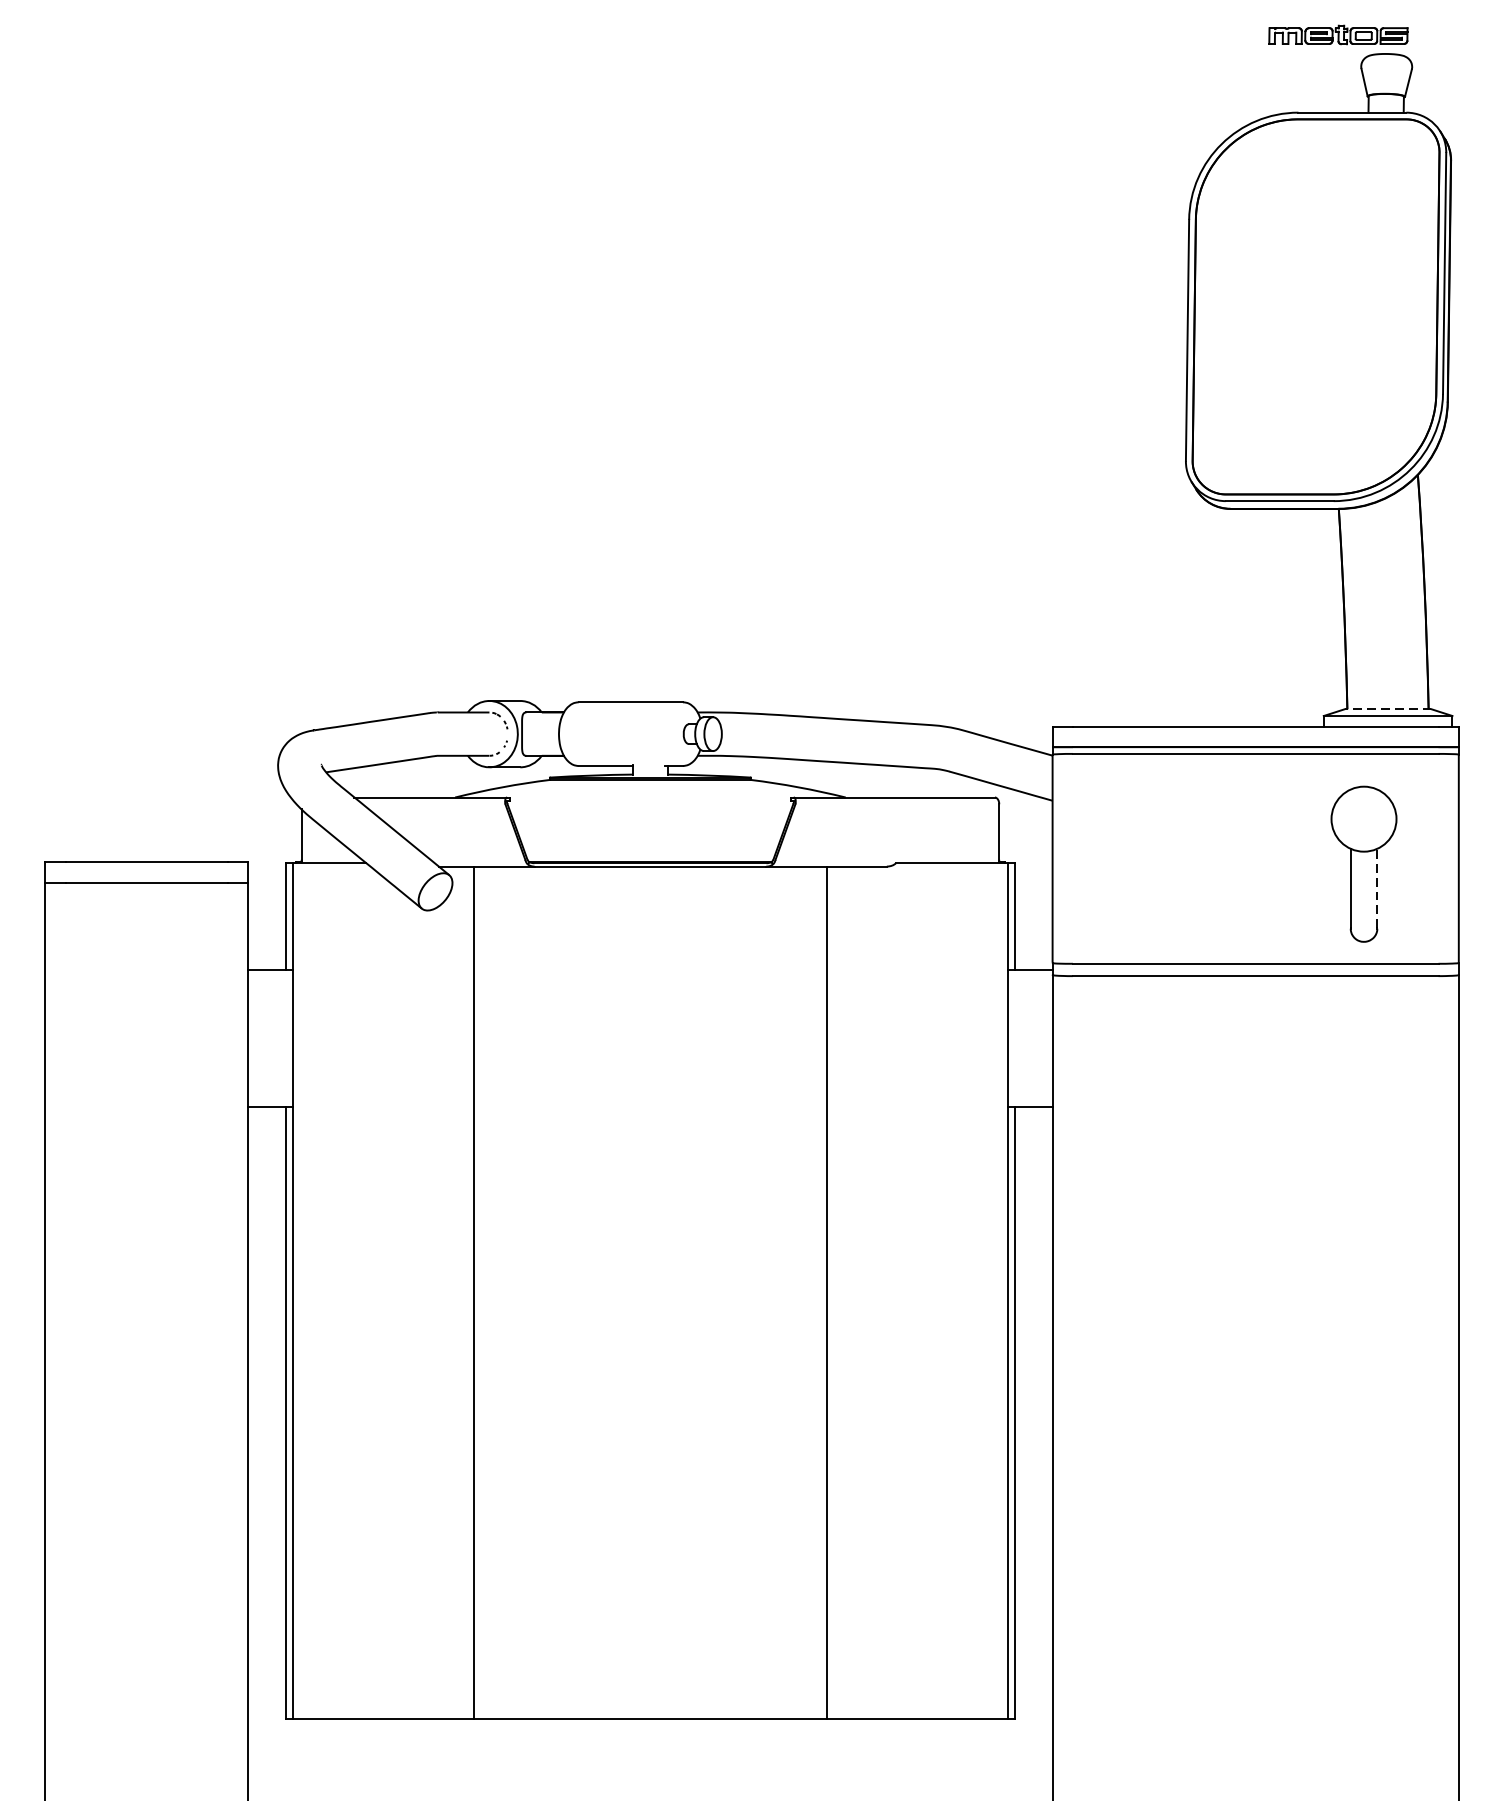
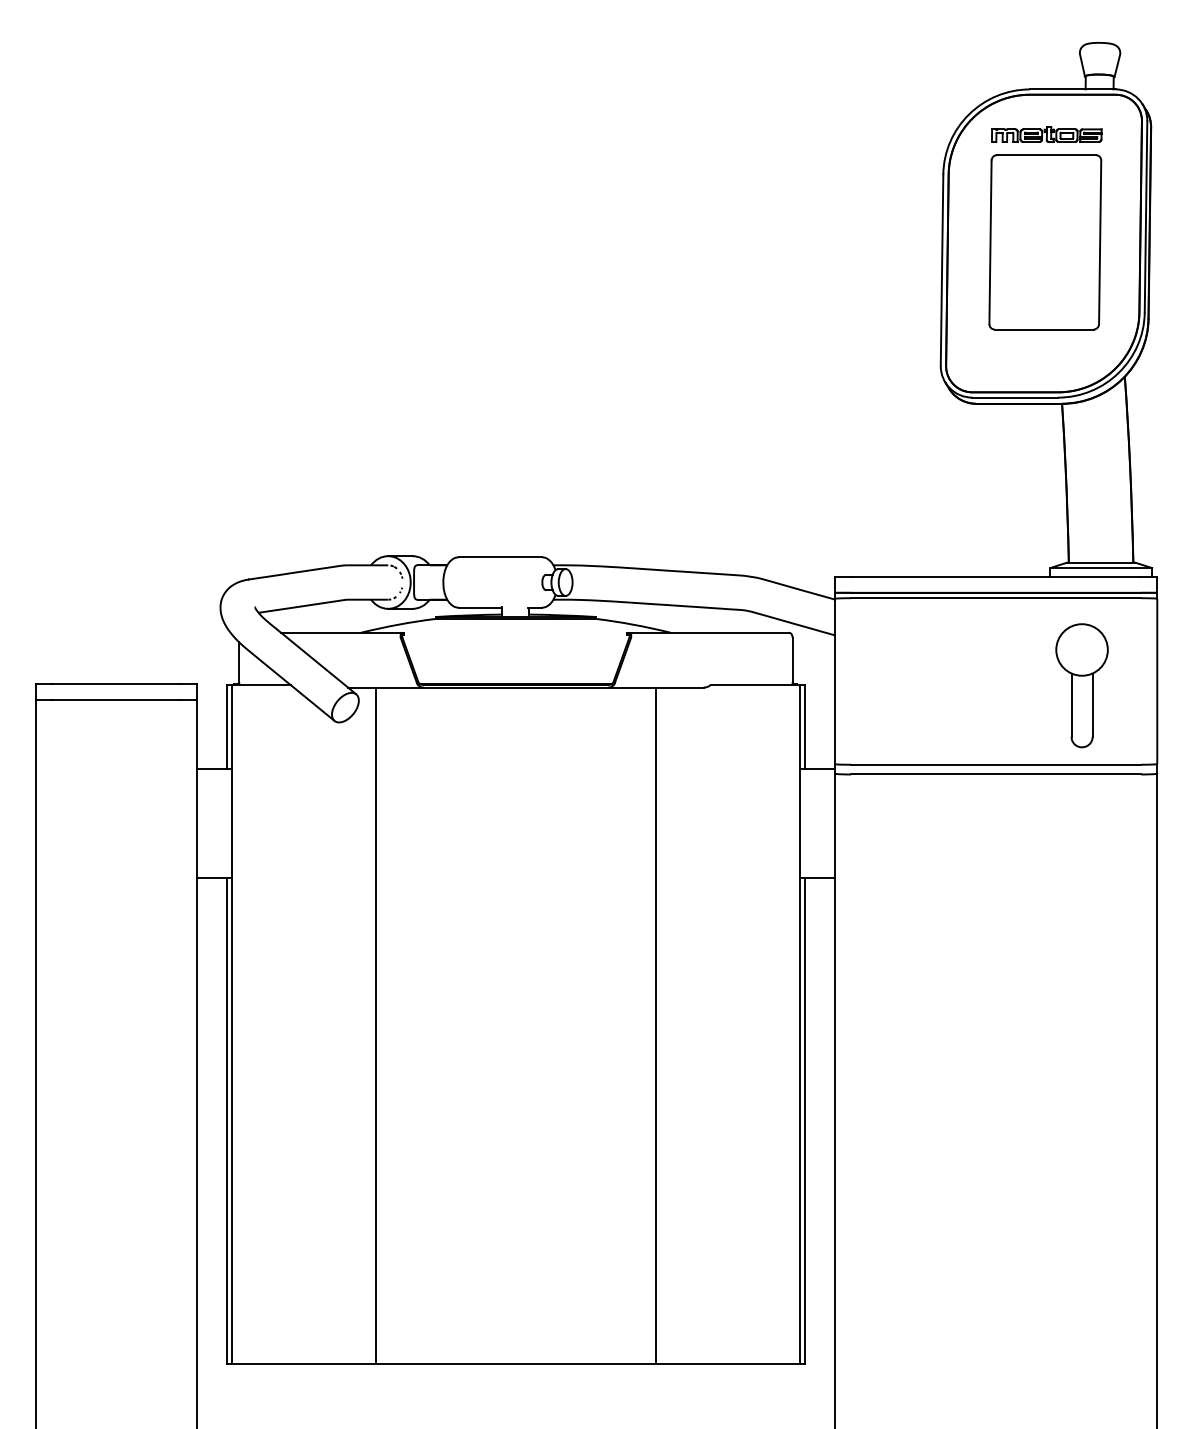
part: (1338, 34) -> (1046, 134), moved
part: (1317, 305) -> (1045, 242), added
line: (1387, 708) -> (1100, 562), dashed -> solid
line: (1377, 887) -> (1092, 704), dashed -> solid

